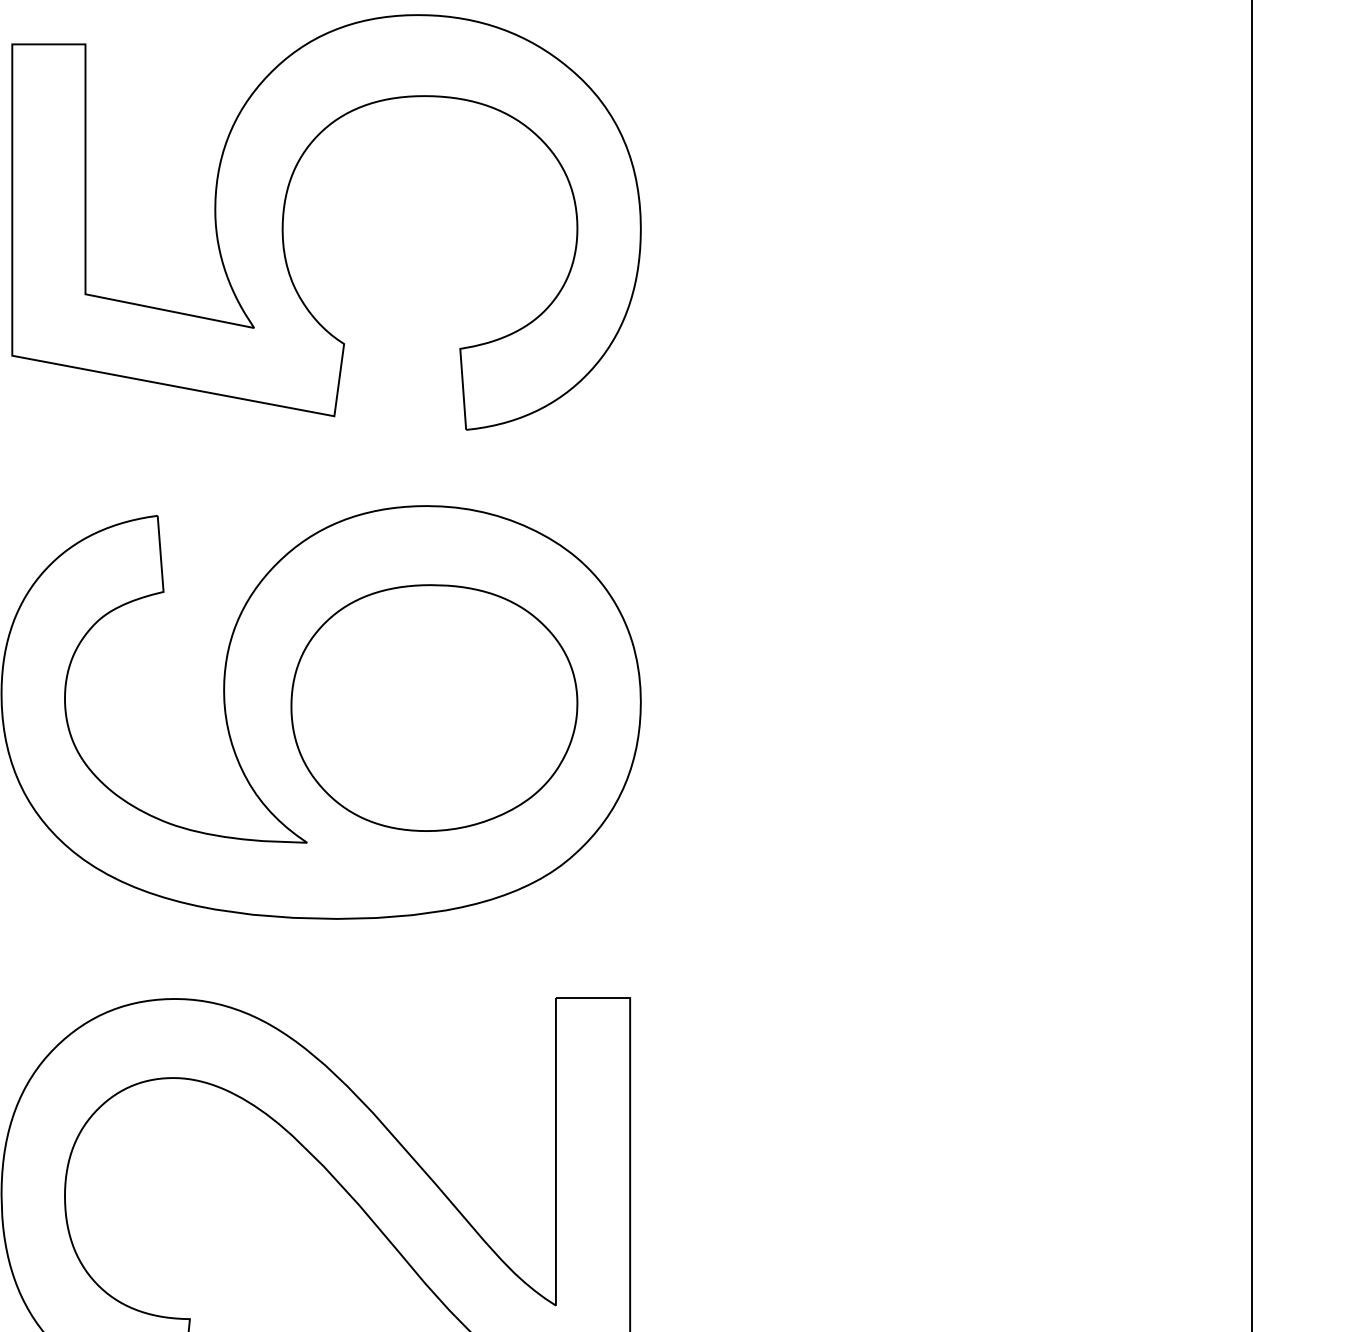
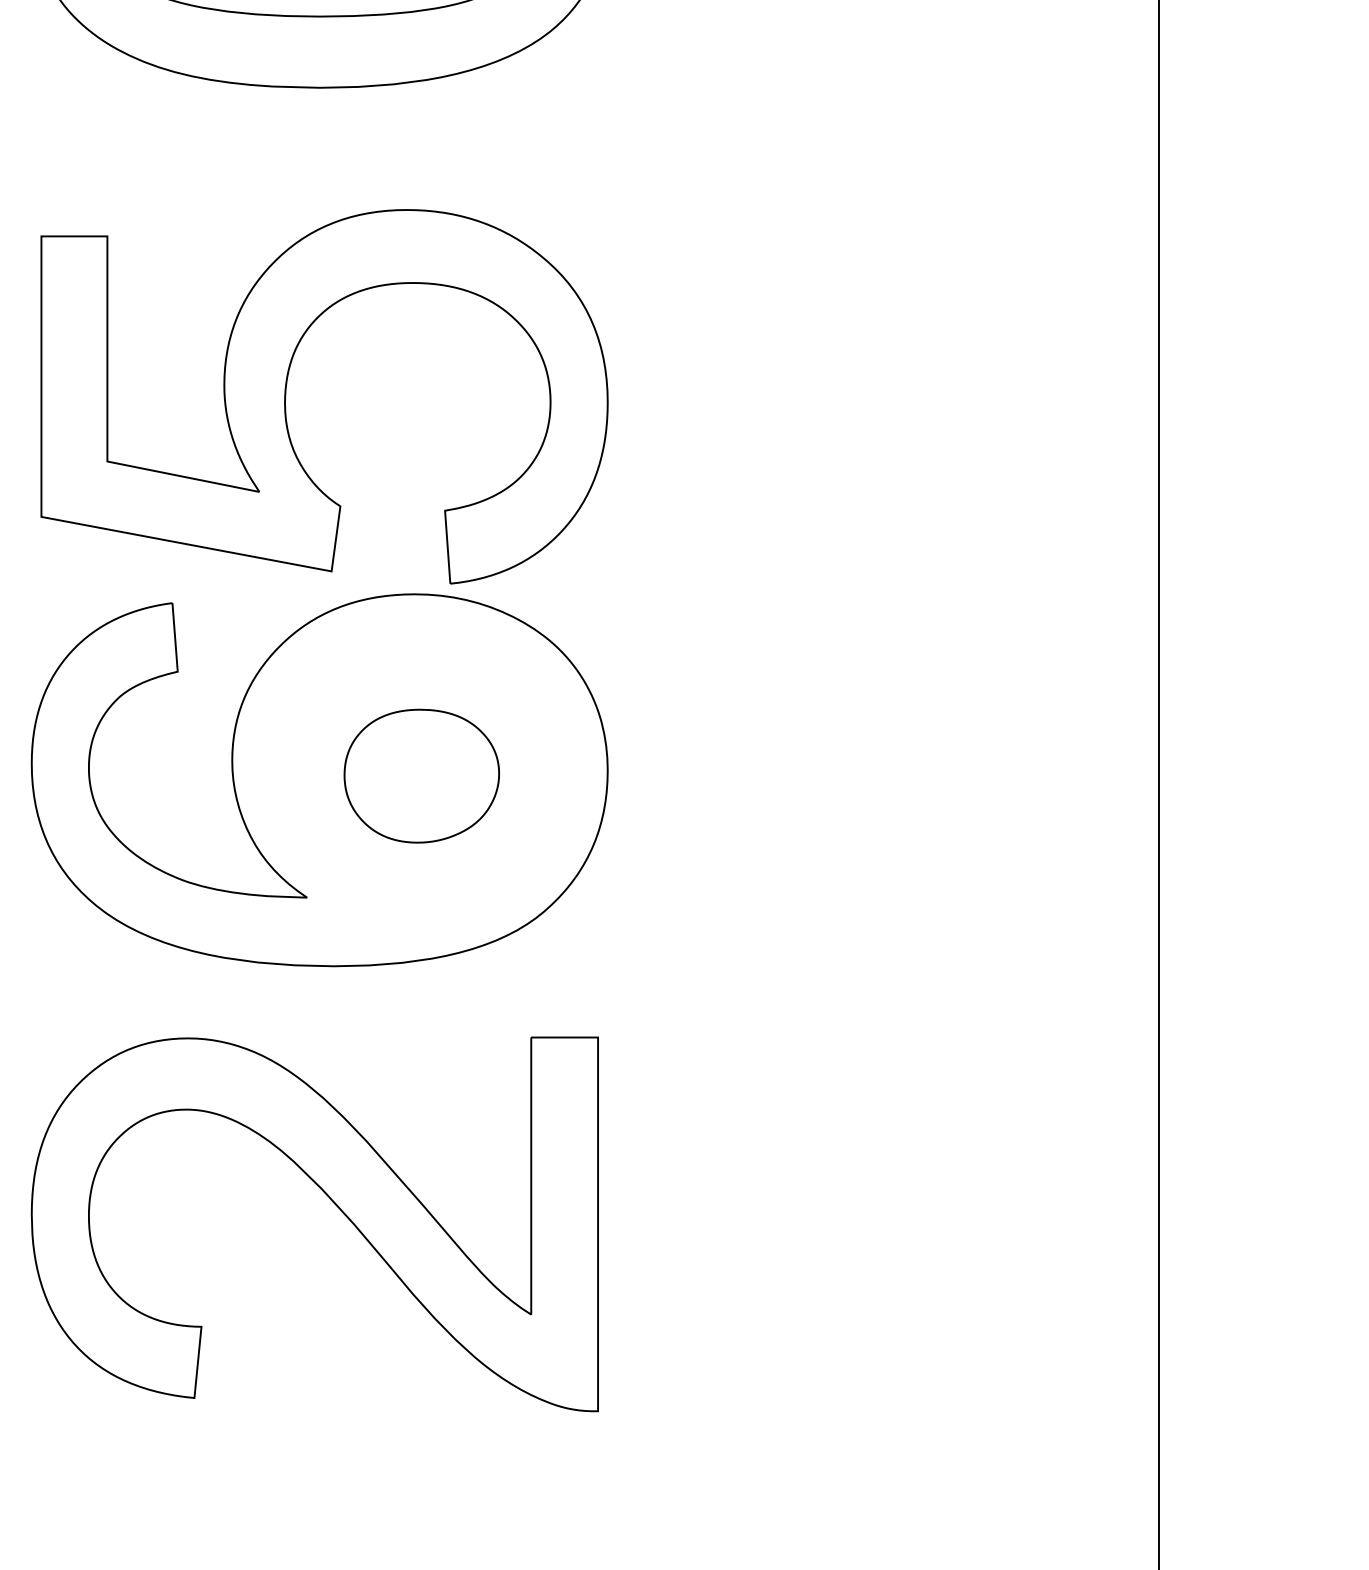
part: (284, 222) -> (286, 396), moved
part: (434, 707) -> (421, 775), size x0.6

